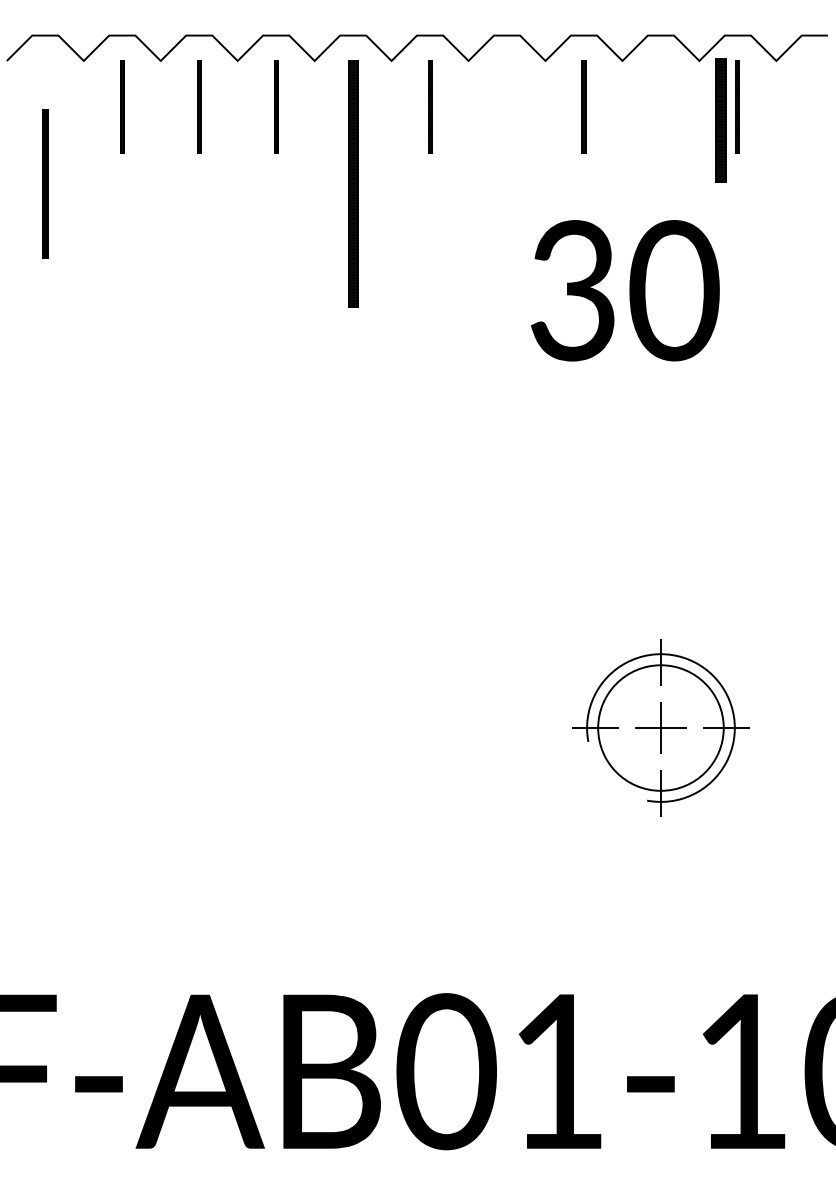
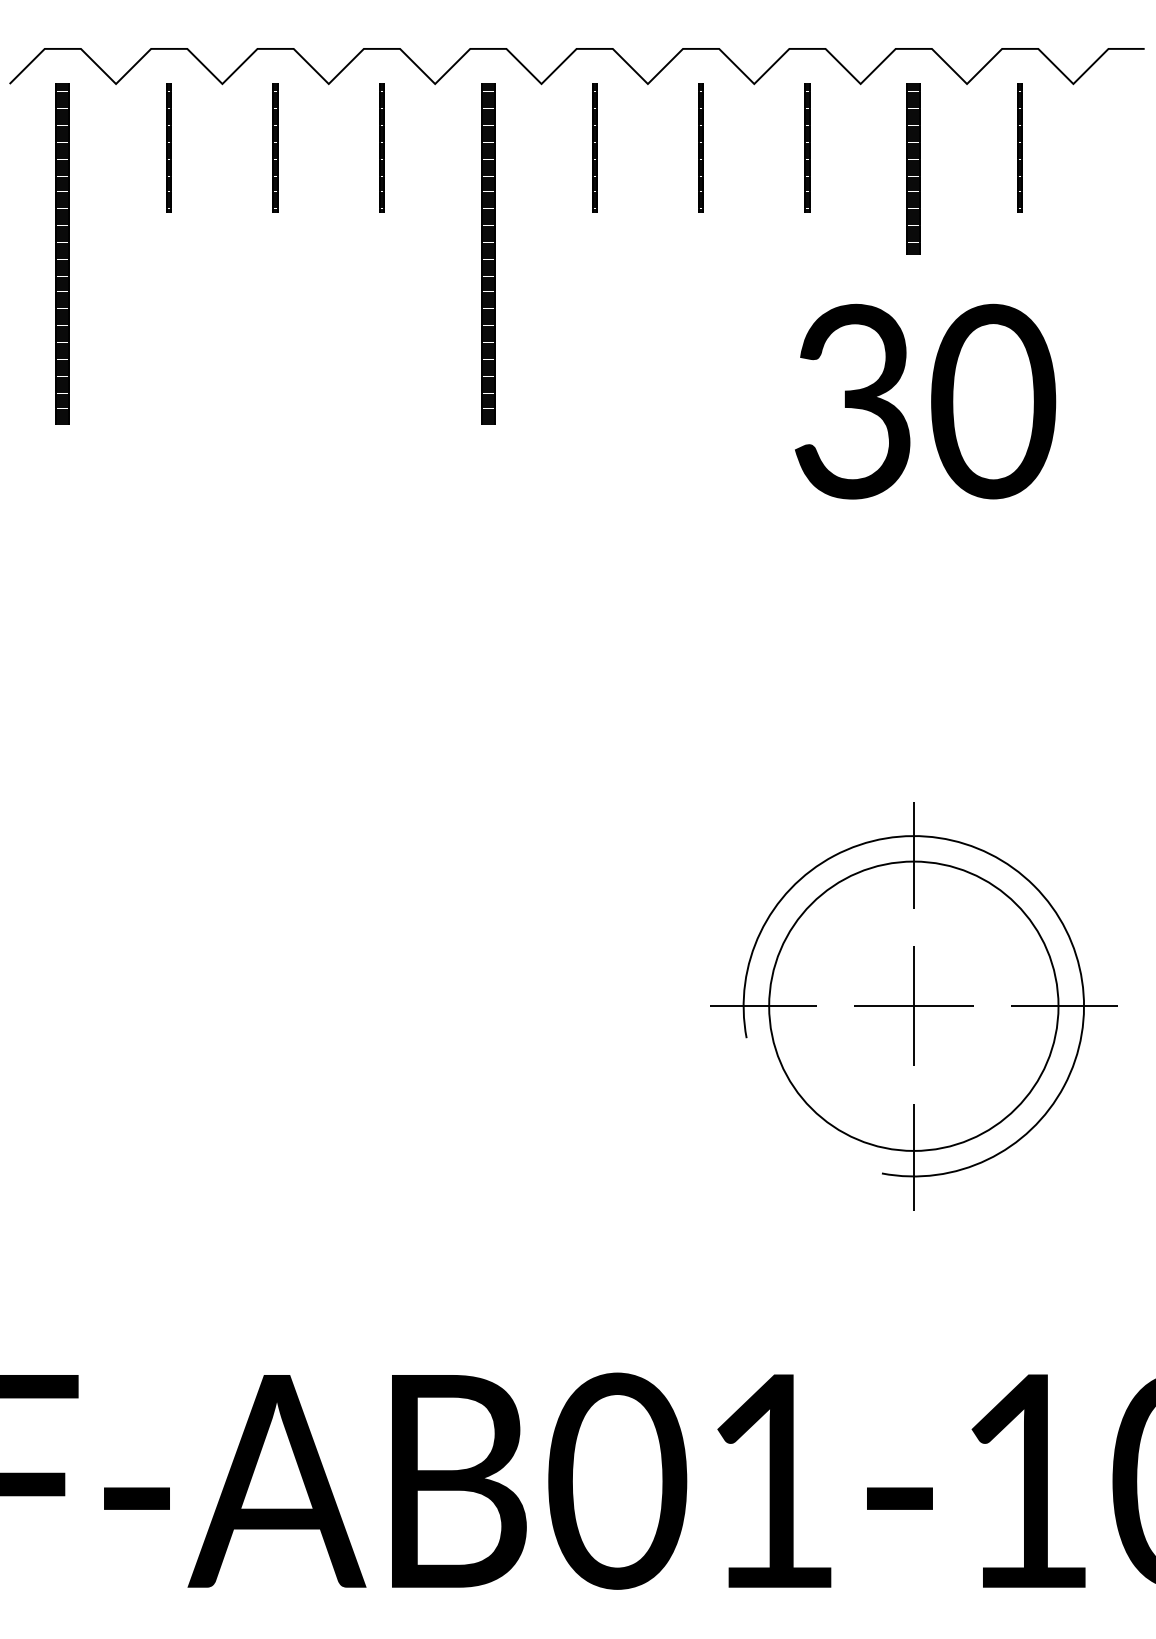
line: (507, 106) -> (701, 146), added
part: (720, 120) -> (913, 169), moved
part: (45, 183) -> (63, 253), size x1.67
text: (625, 290) -> (925, 401), moved
part: (660, 727) -> (913, 1005), size x1.67

